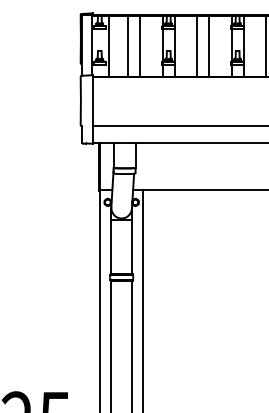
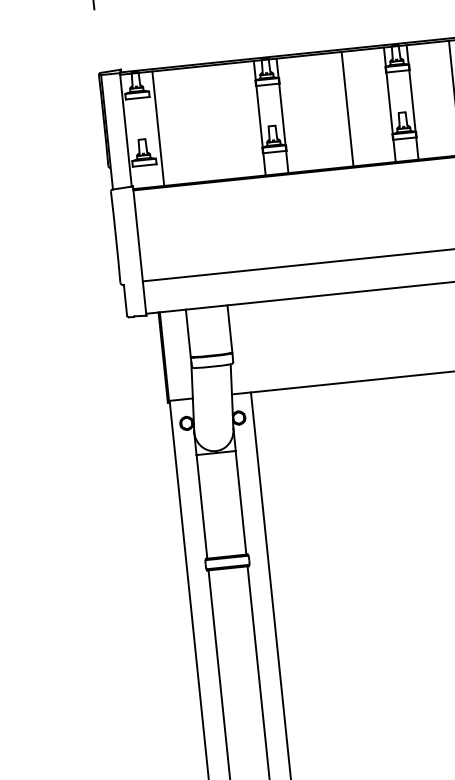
line: (128, 46) -> (195, 125), removed
line: (140, 46) -> (217, 122), removed
line: (197, 46) -> (325, 111), removed

